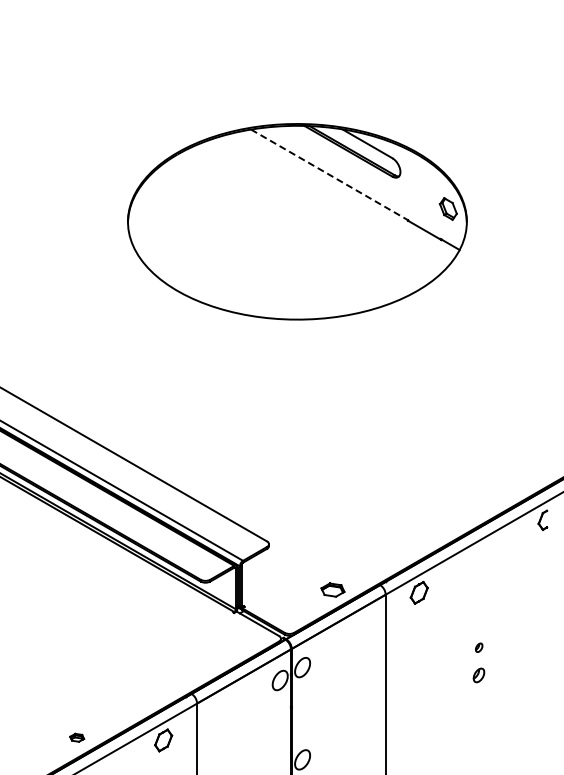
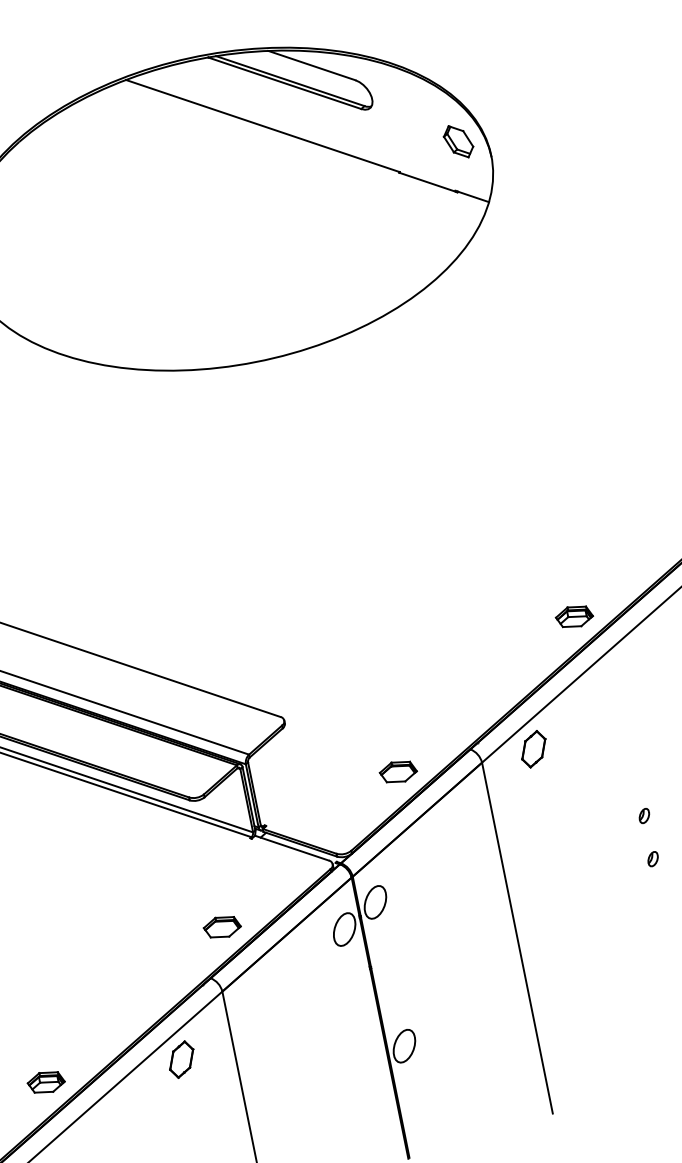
line: (329, 174) -> (262, 125), dashed -> solid
part: (460, 515) -> (573, 615), added
part: (204, 663) -> (221, 926), added
part: (479, 675) -> (653, 859), size x0.62
part: (76, 737) -> (44, 1082), size x1.67

